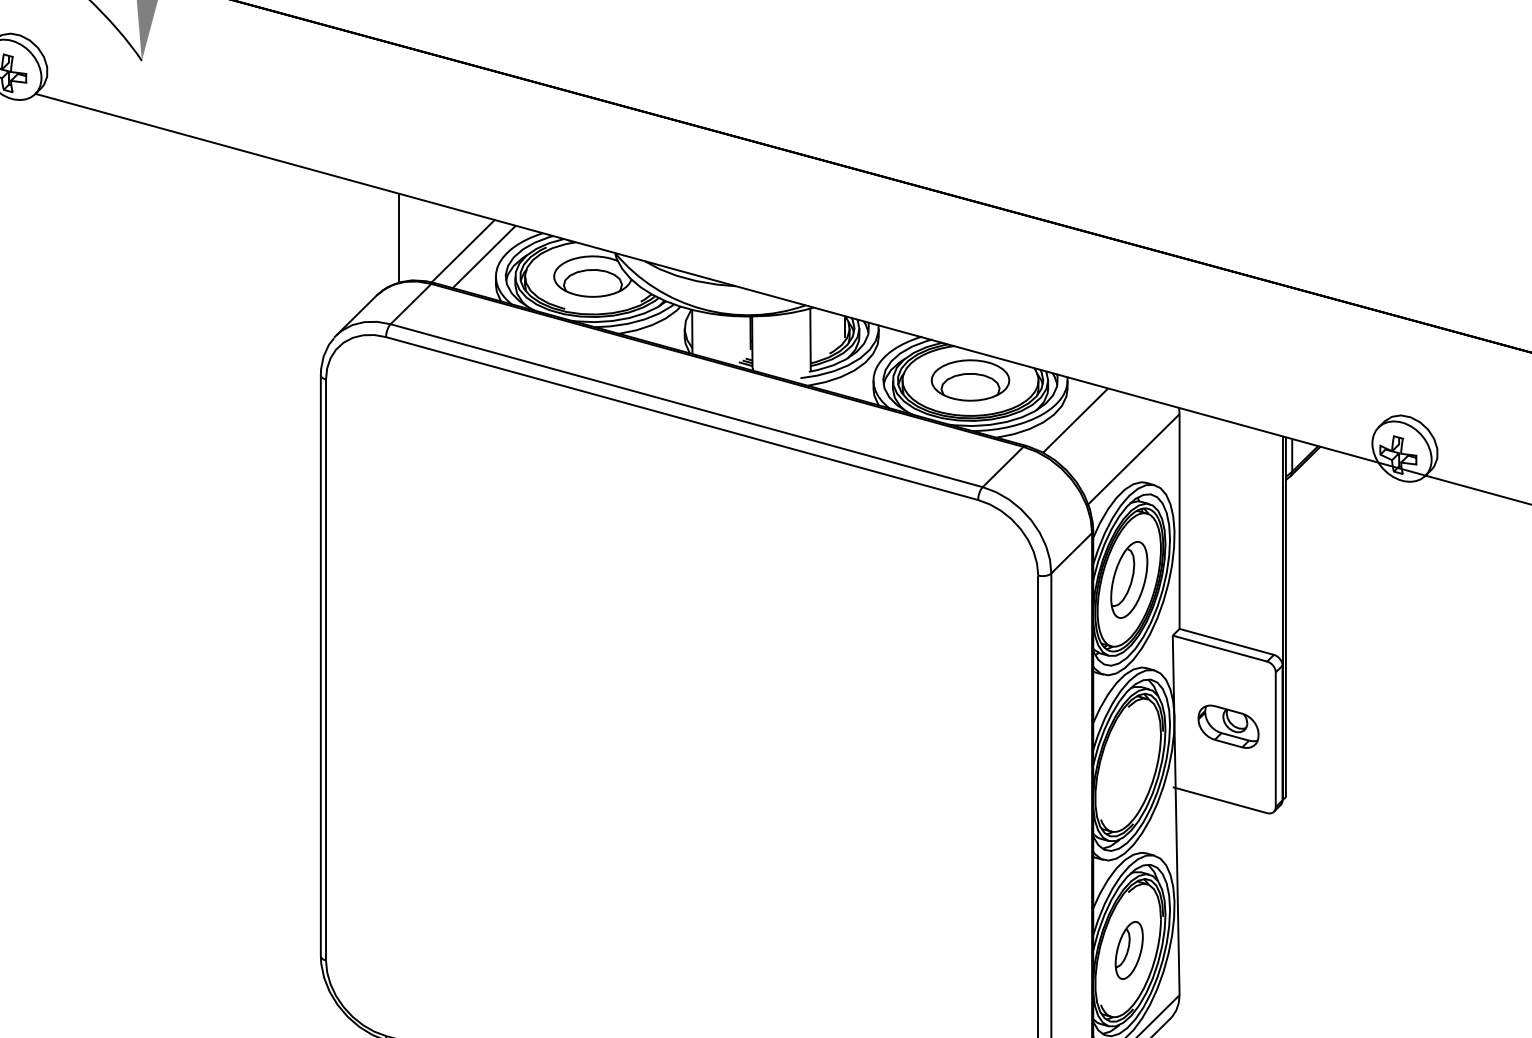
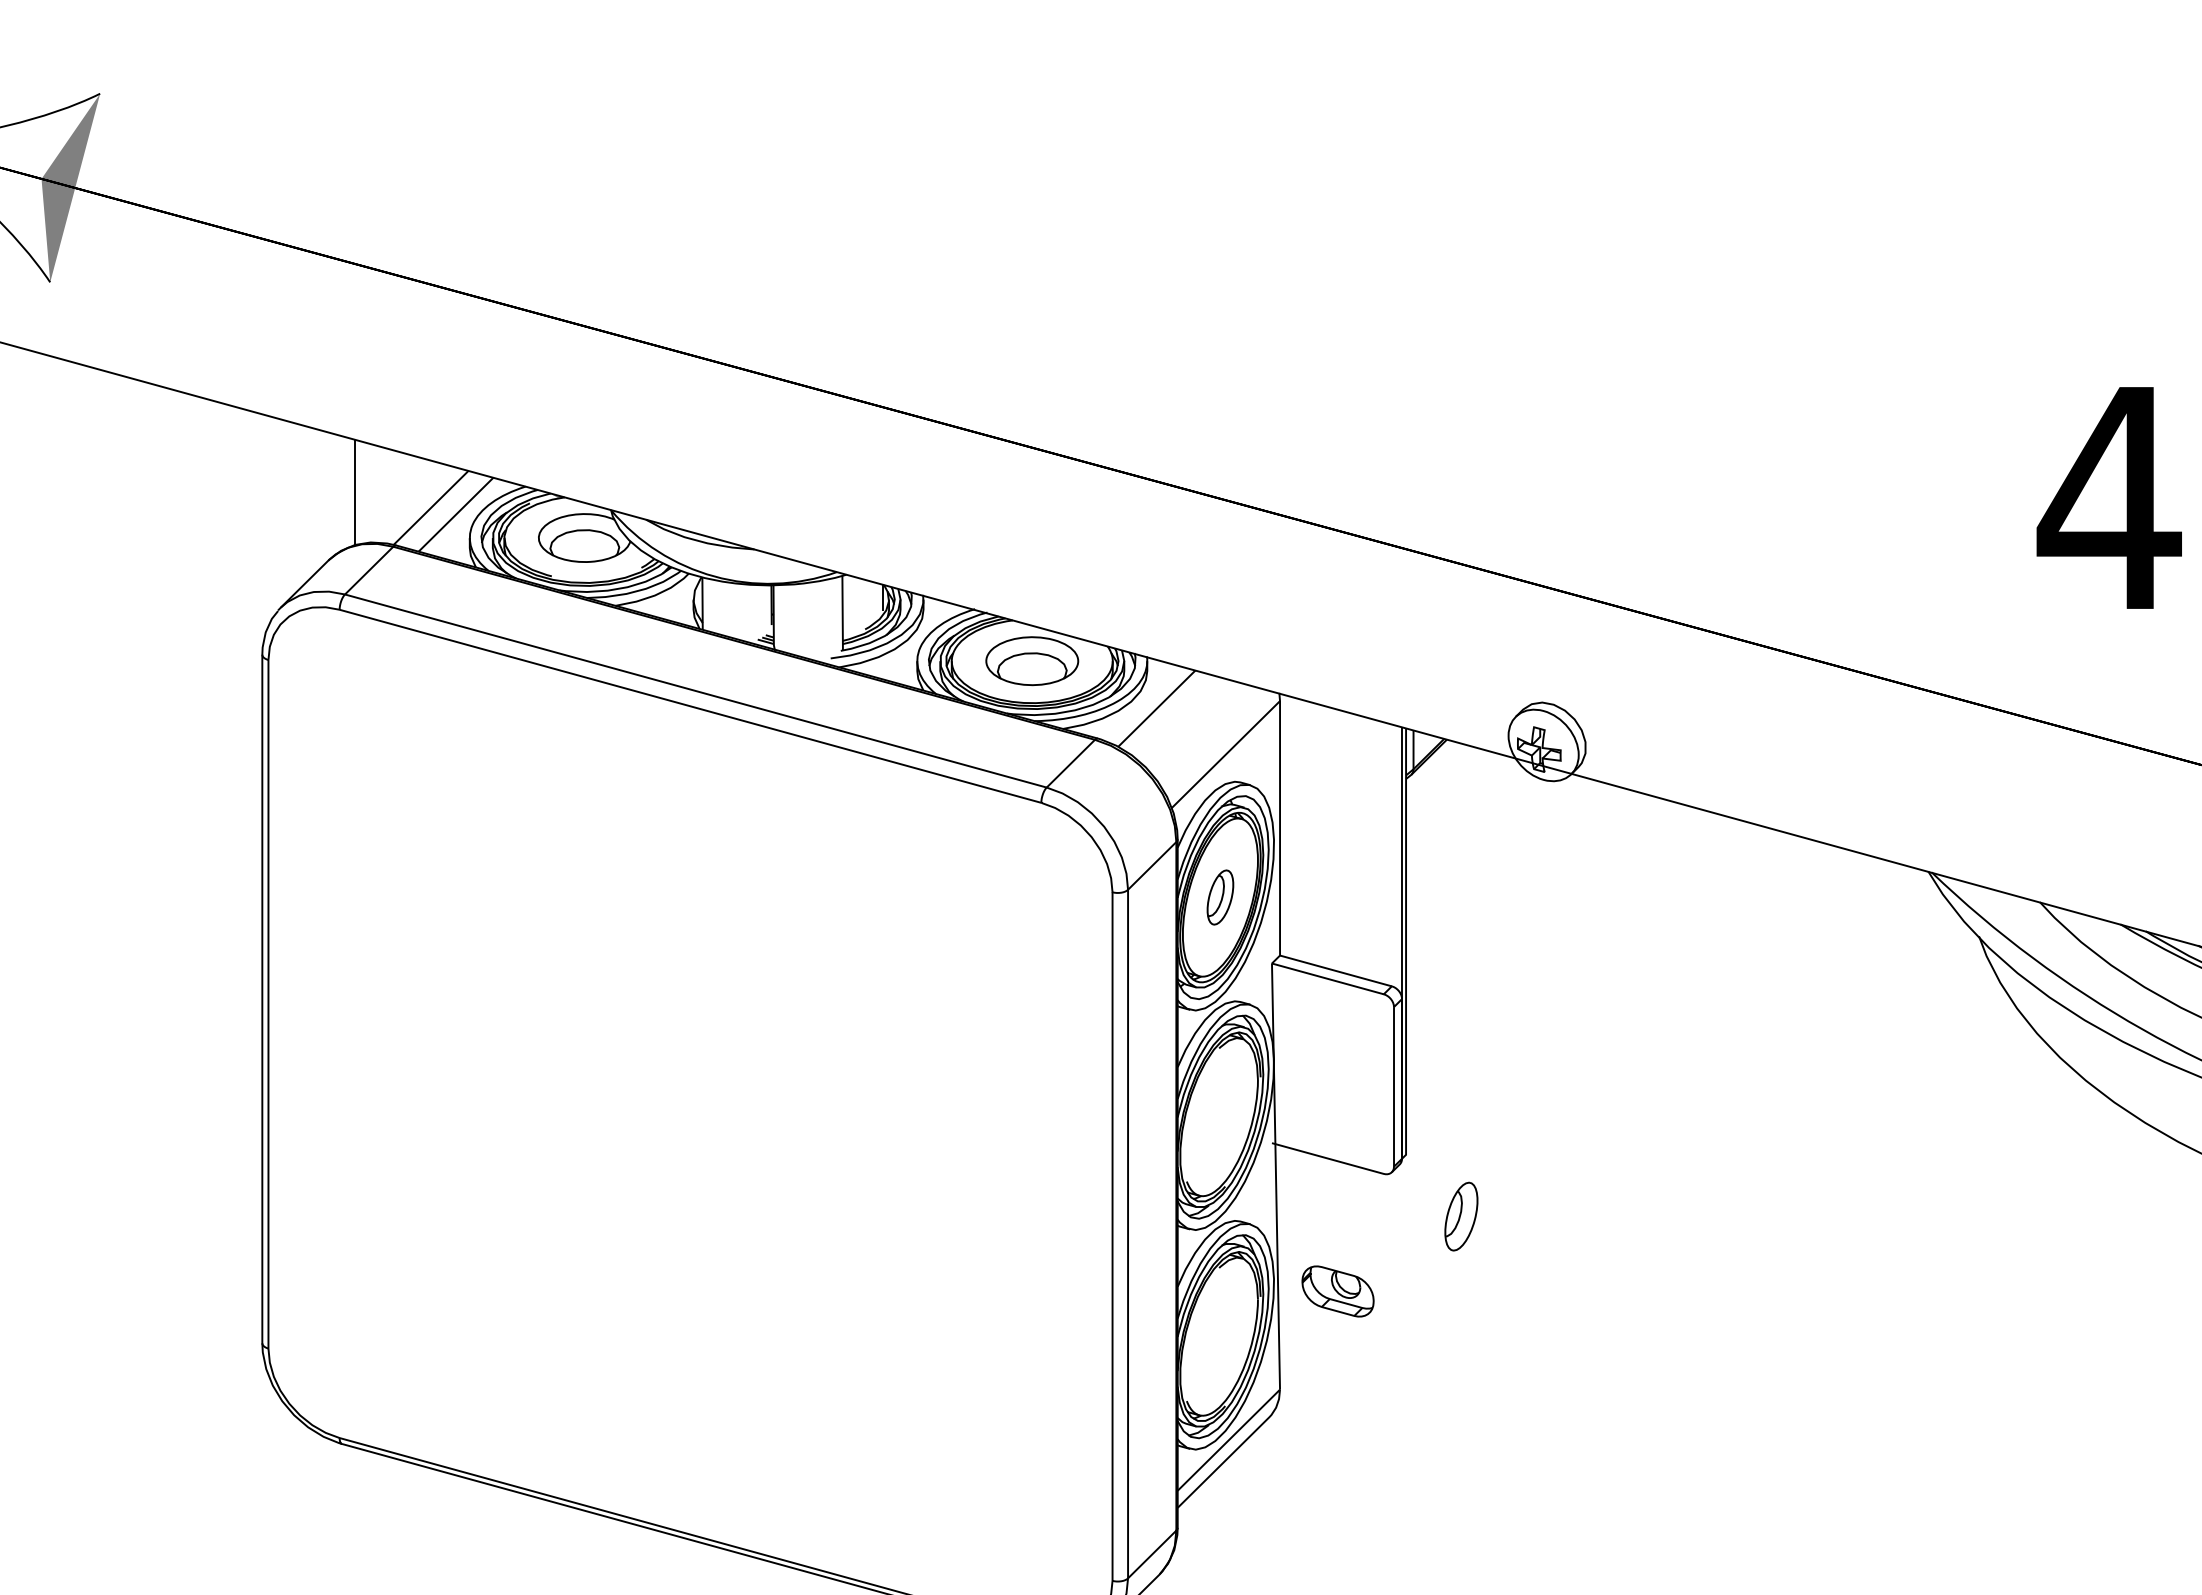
part: (1129, 579) -> (1220, 897), size x0.6
part: (1228, 726) -> (1337, 1291), moved
part: (1129, 950) -> (1461, 1216), moved

